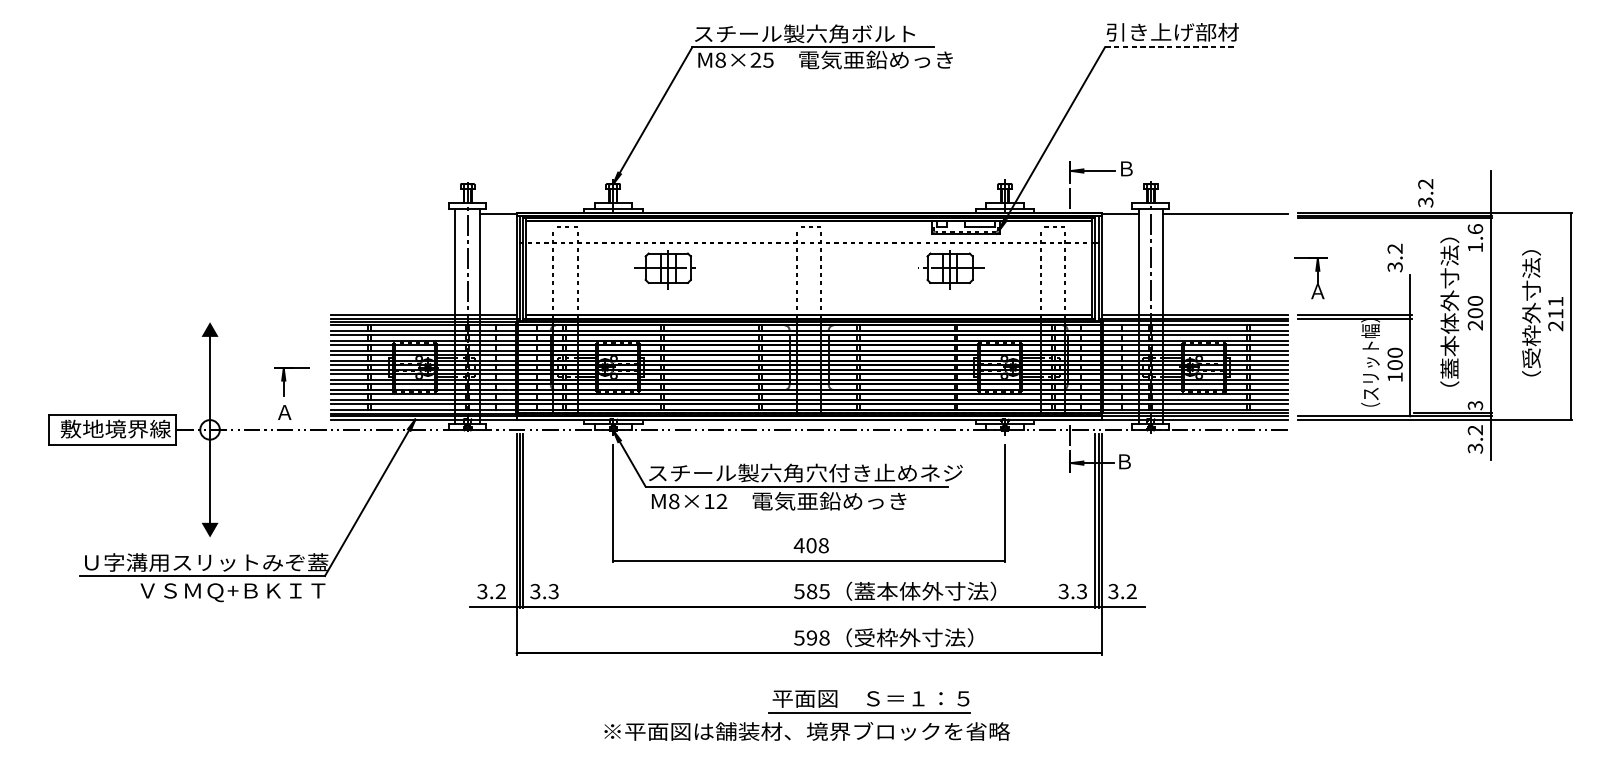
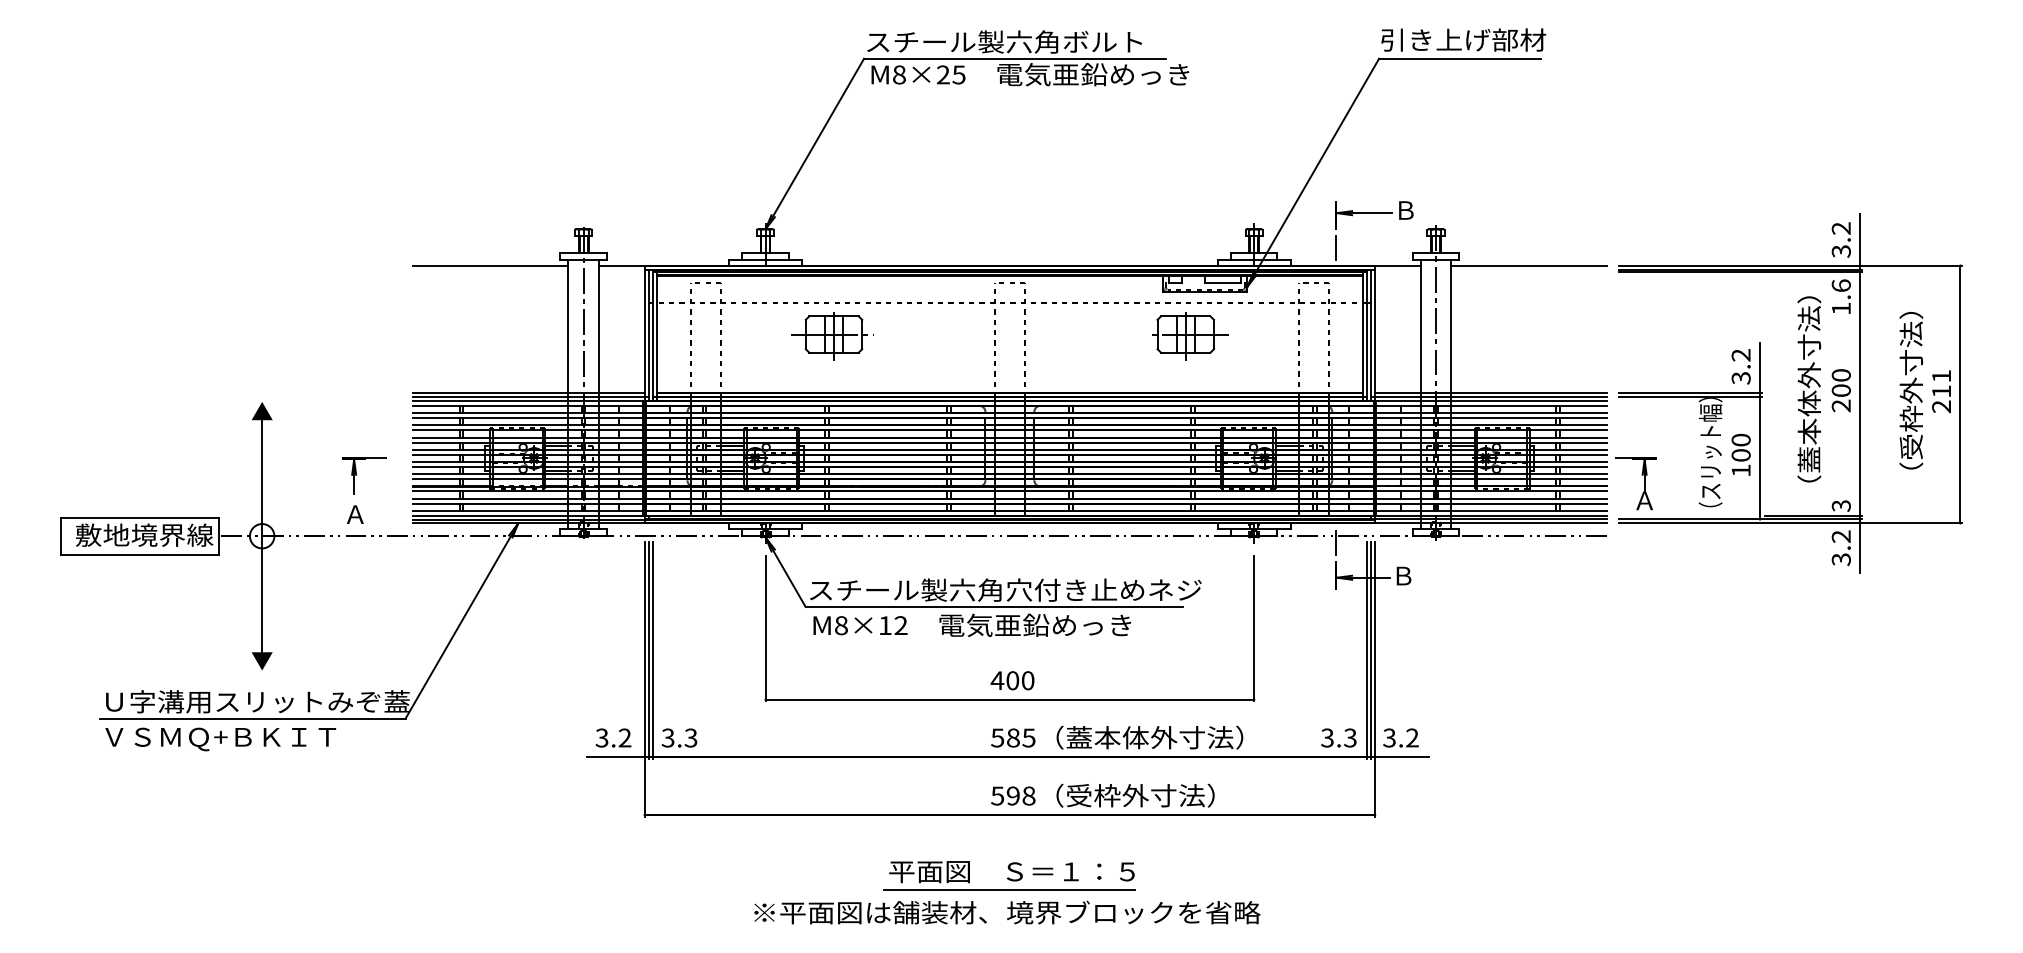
line: (1170, 47) -> (1460, 58), dashed -> solid
text: (1425, 192) -> (1840, 239), moved
line: (393, 213) -> (490, 266), added
text: (1394, 257) -> (1740, 366), moved
part: (1317, 277) -> (1644, 483), moved
text: (823, 545) -> (1027, 680), 408 -> 400
text: (232, 592) -> (220, 739), moved
part: (868, 701) -> (1009, 875), moved

